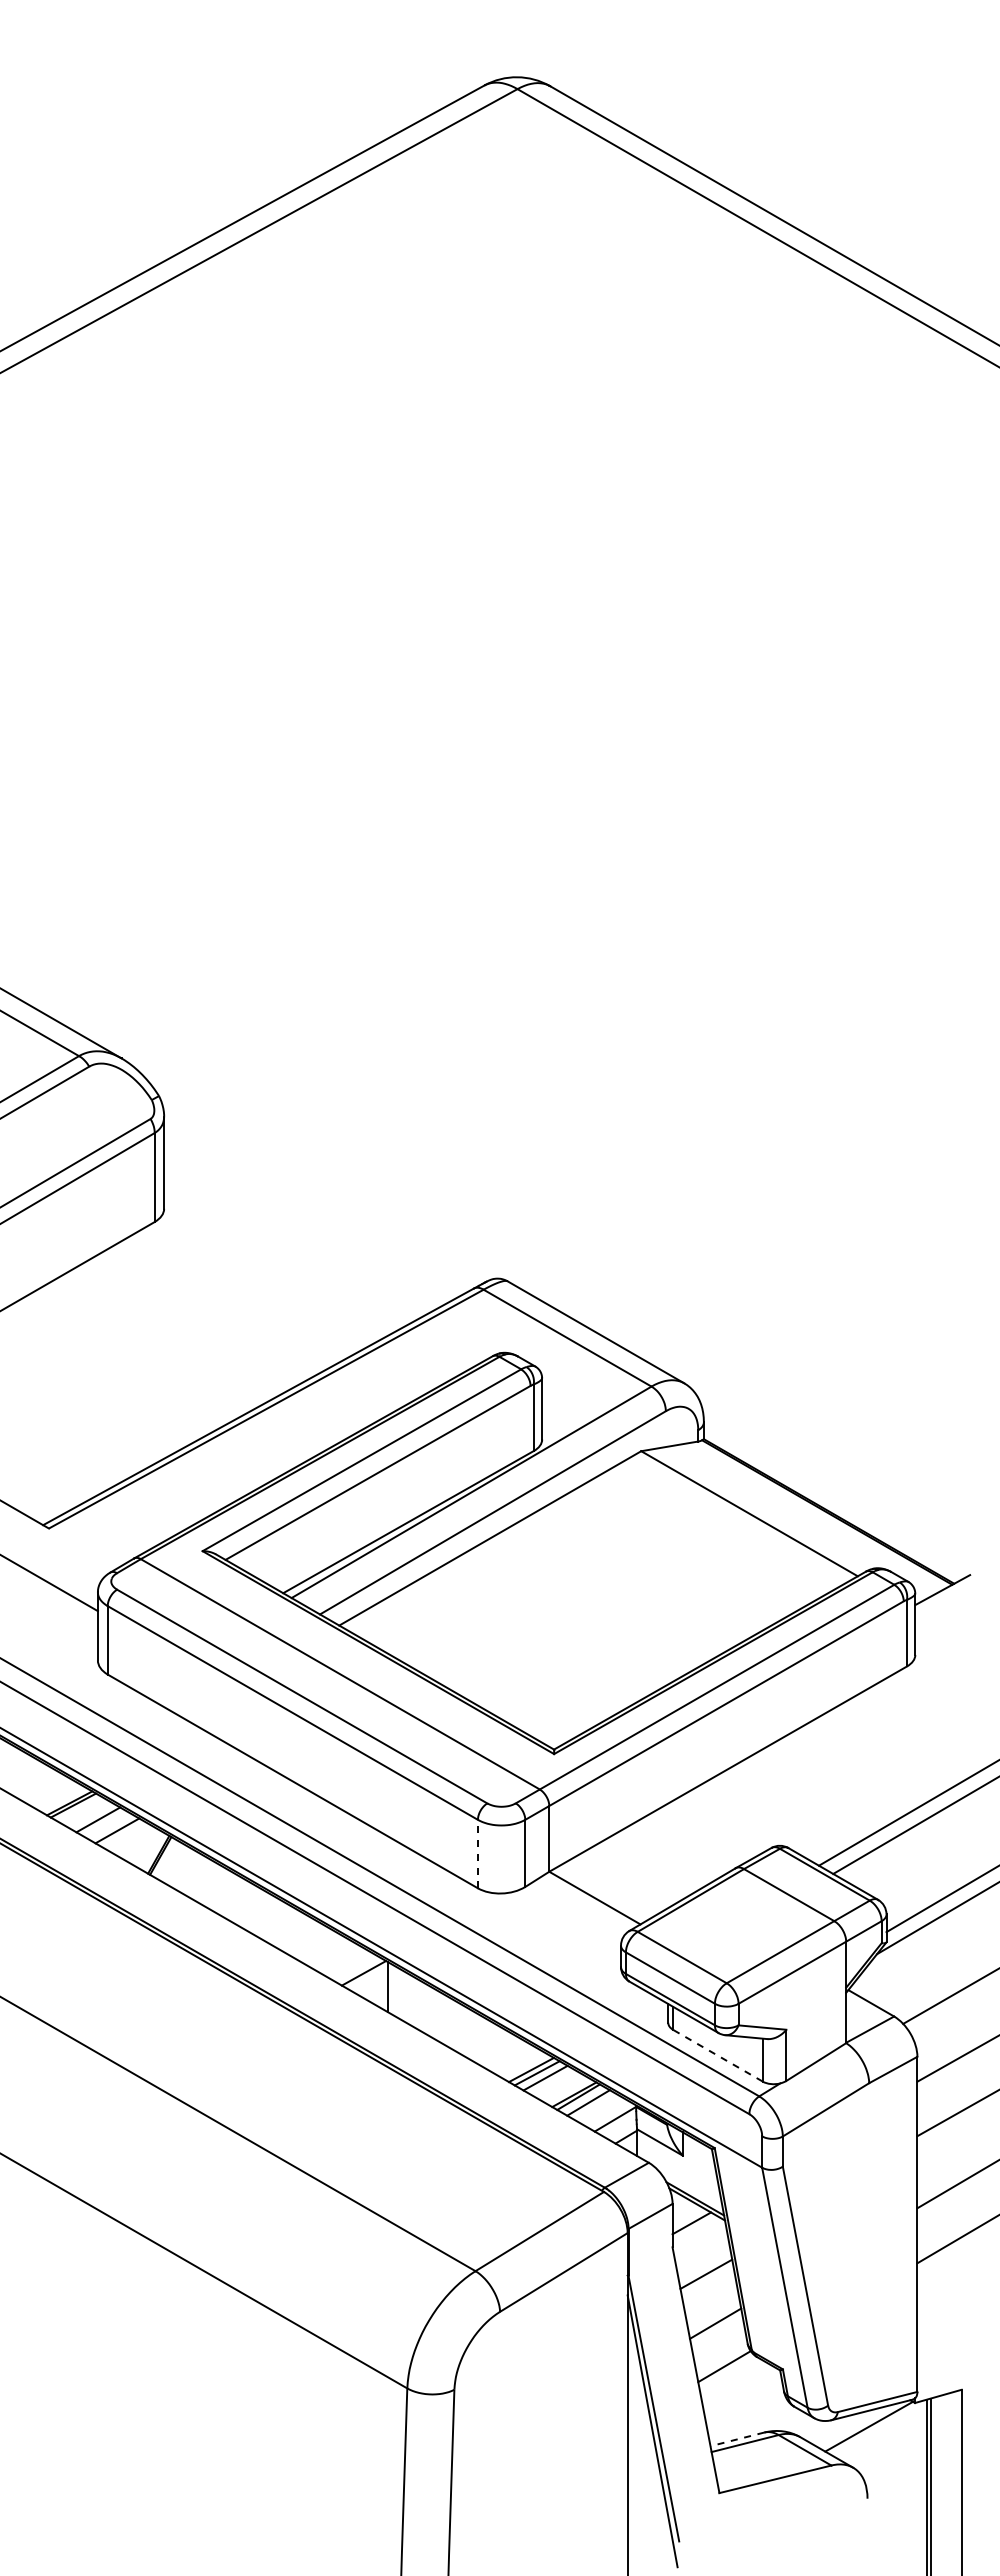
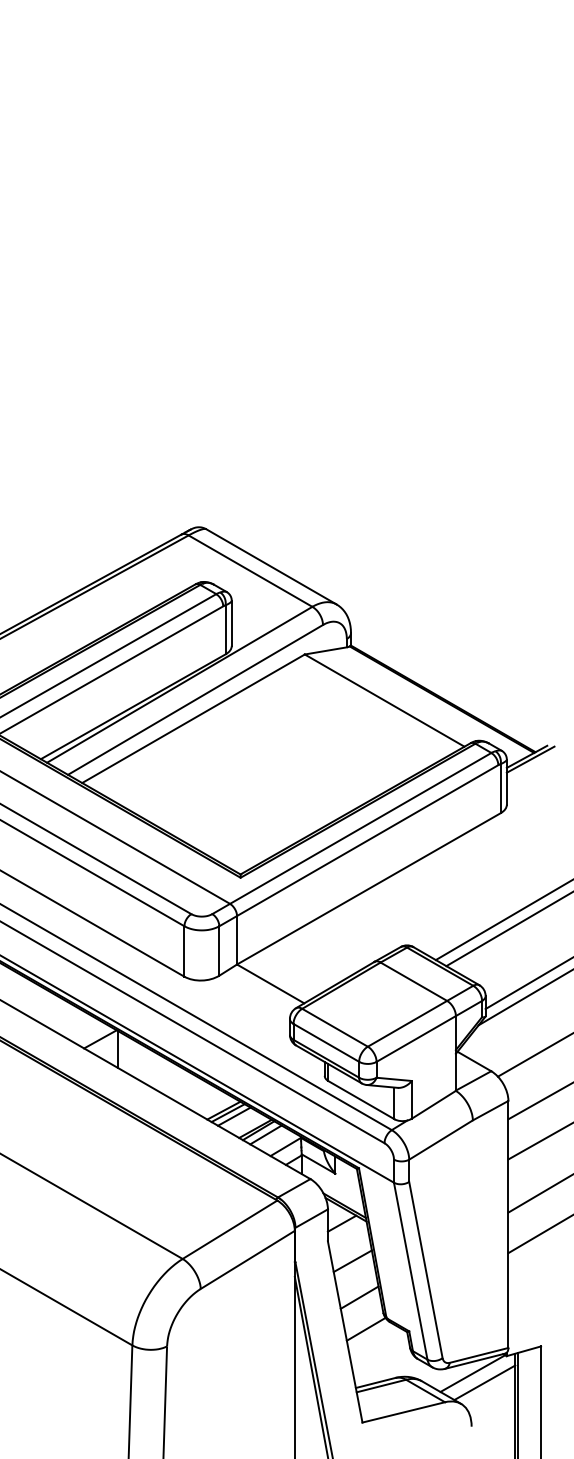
line: (947, 1593) -> (530, 759), added
line: (477, 1853) -> (184, 951), dashed -> solid
line: (717, 2055) -> (361, 1099), dashed -> solid
line: (885, 2438) -> (484, 1382), added
line: (737, 2439) -> (375, 1383), dashed -> solid

